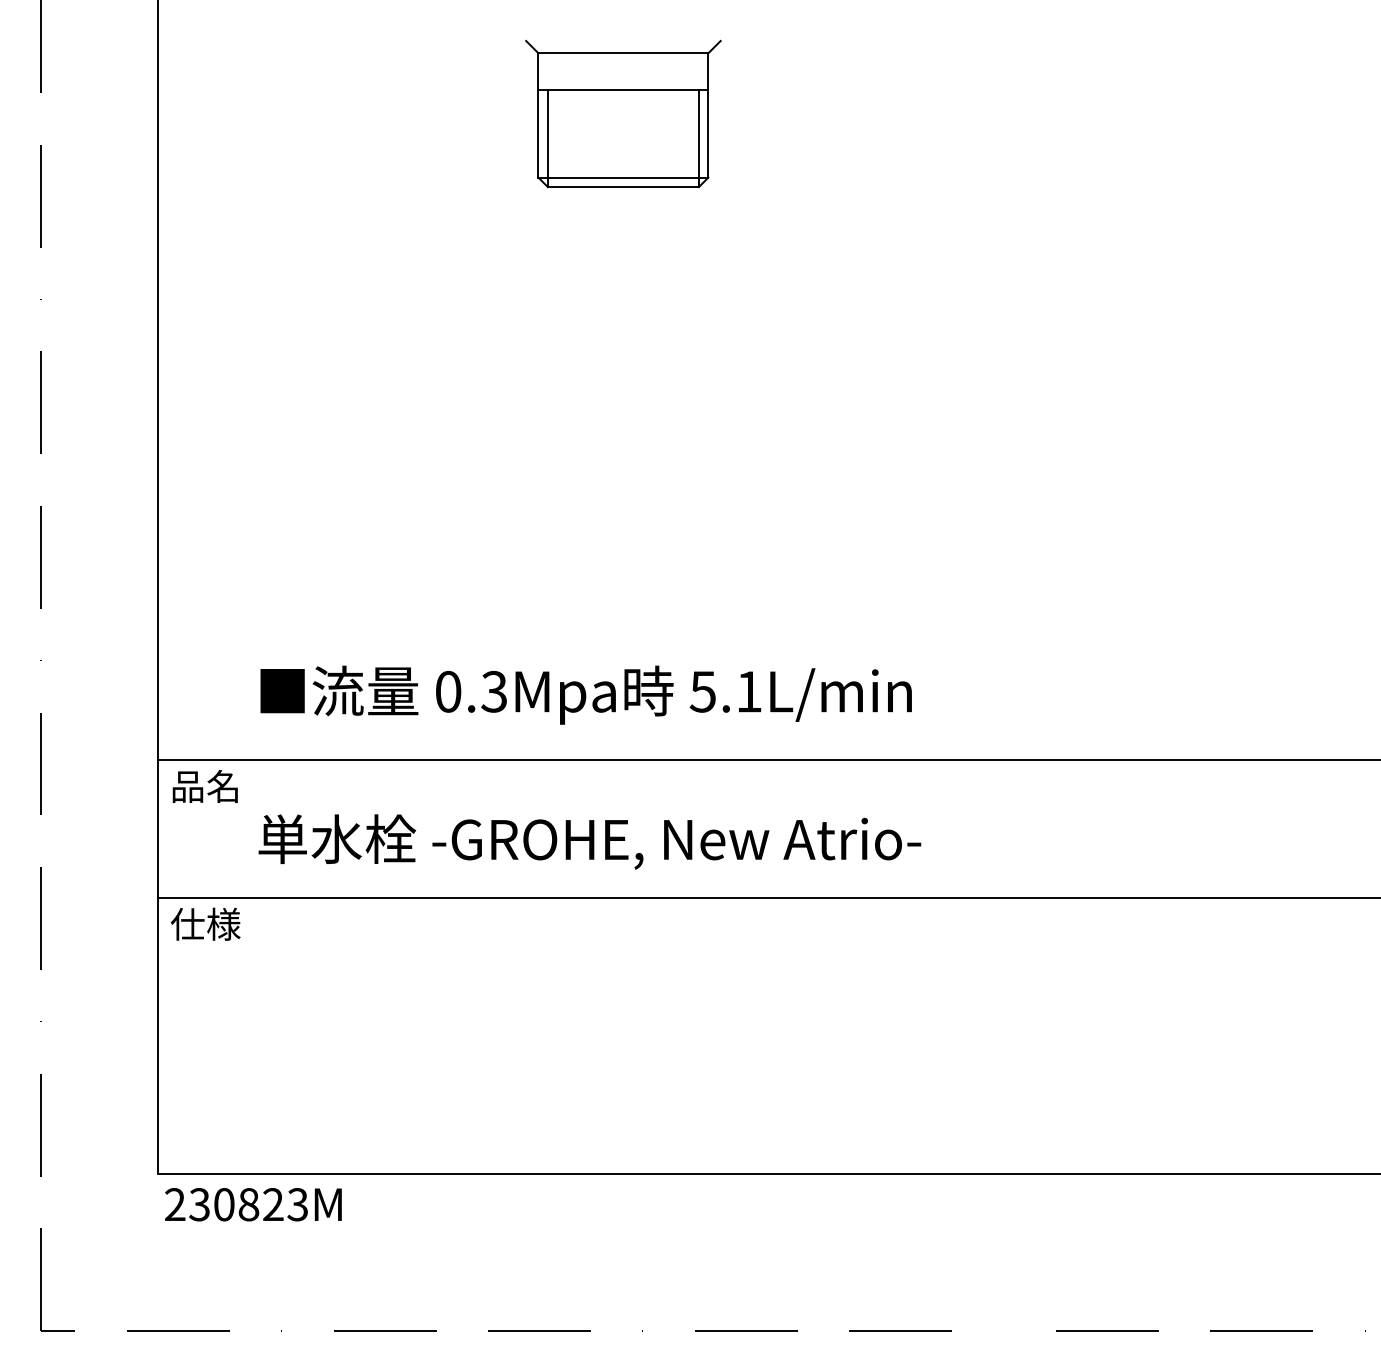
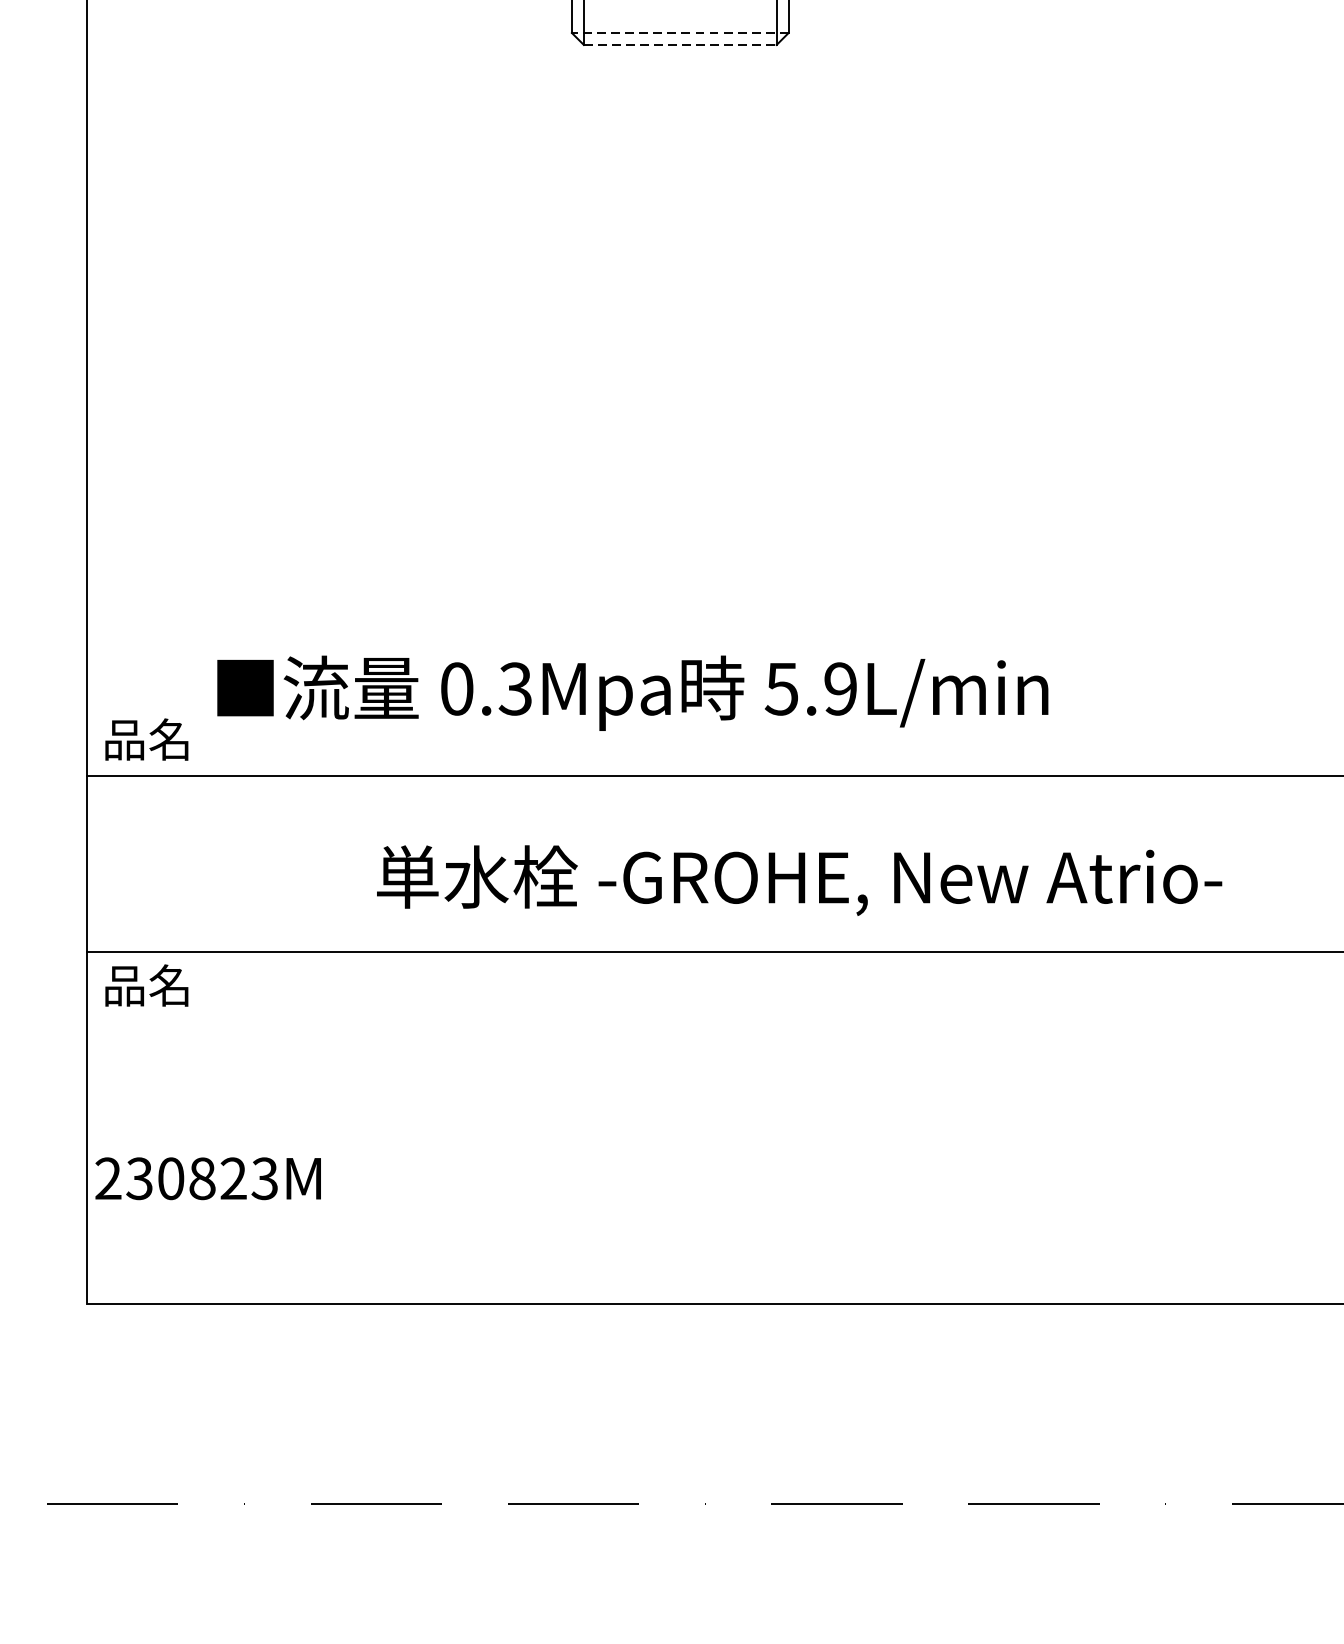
line: (623, 177) -> (680, 32), solid -> dashed
line: (623, 187) -> (680, 45), solid -> dashed
text: (748, 691) -> (839, 688), 5.1L/min -> 5.9L/min
text: (204, 786) -> (145, 739), moved
text: (589, 841) -> (799, 879), moved
text: (205, 923) -> (147, 984), 仕様 -> 品名
text: (253, 1204) -> (208, 1178), moved

